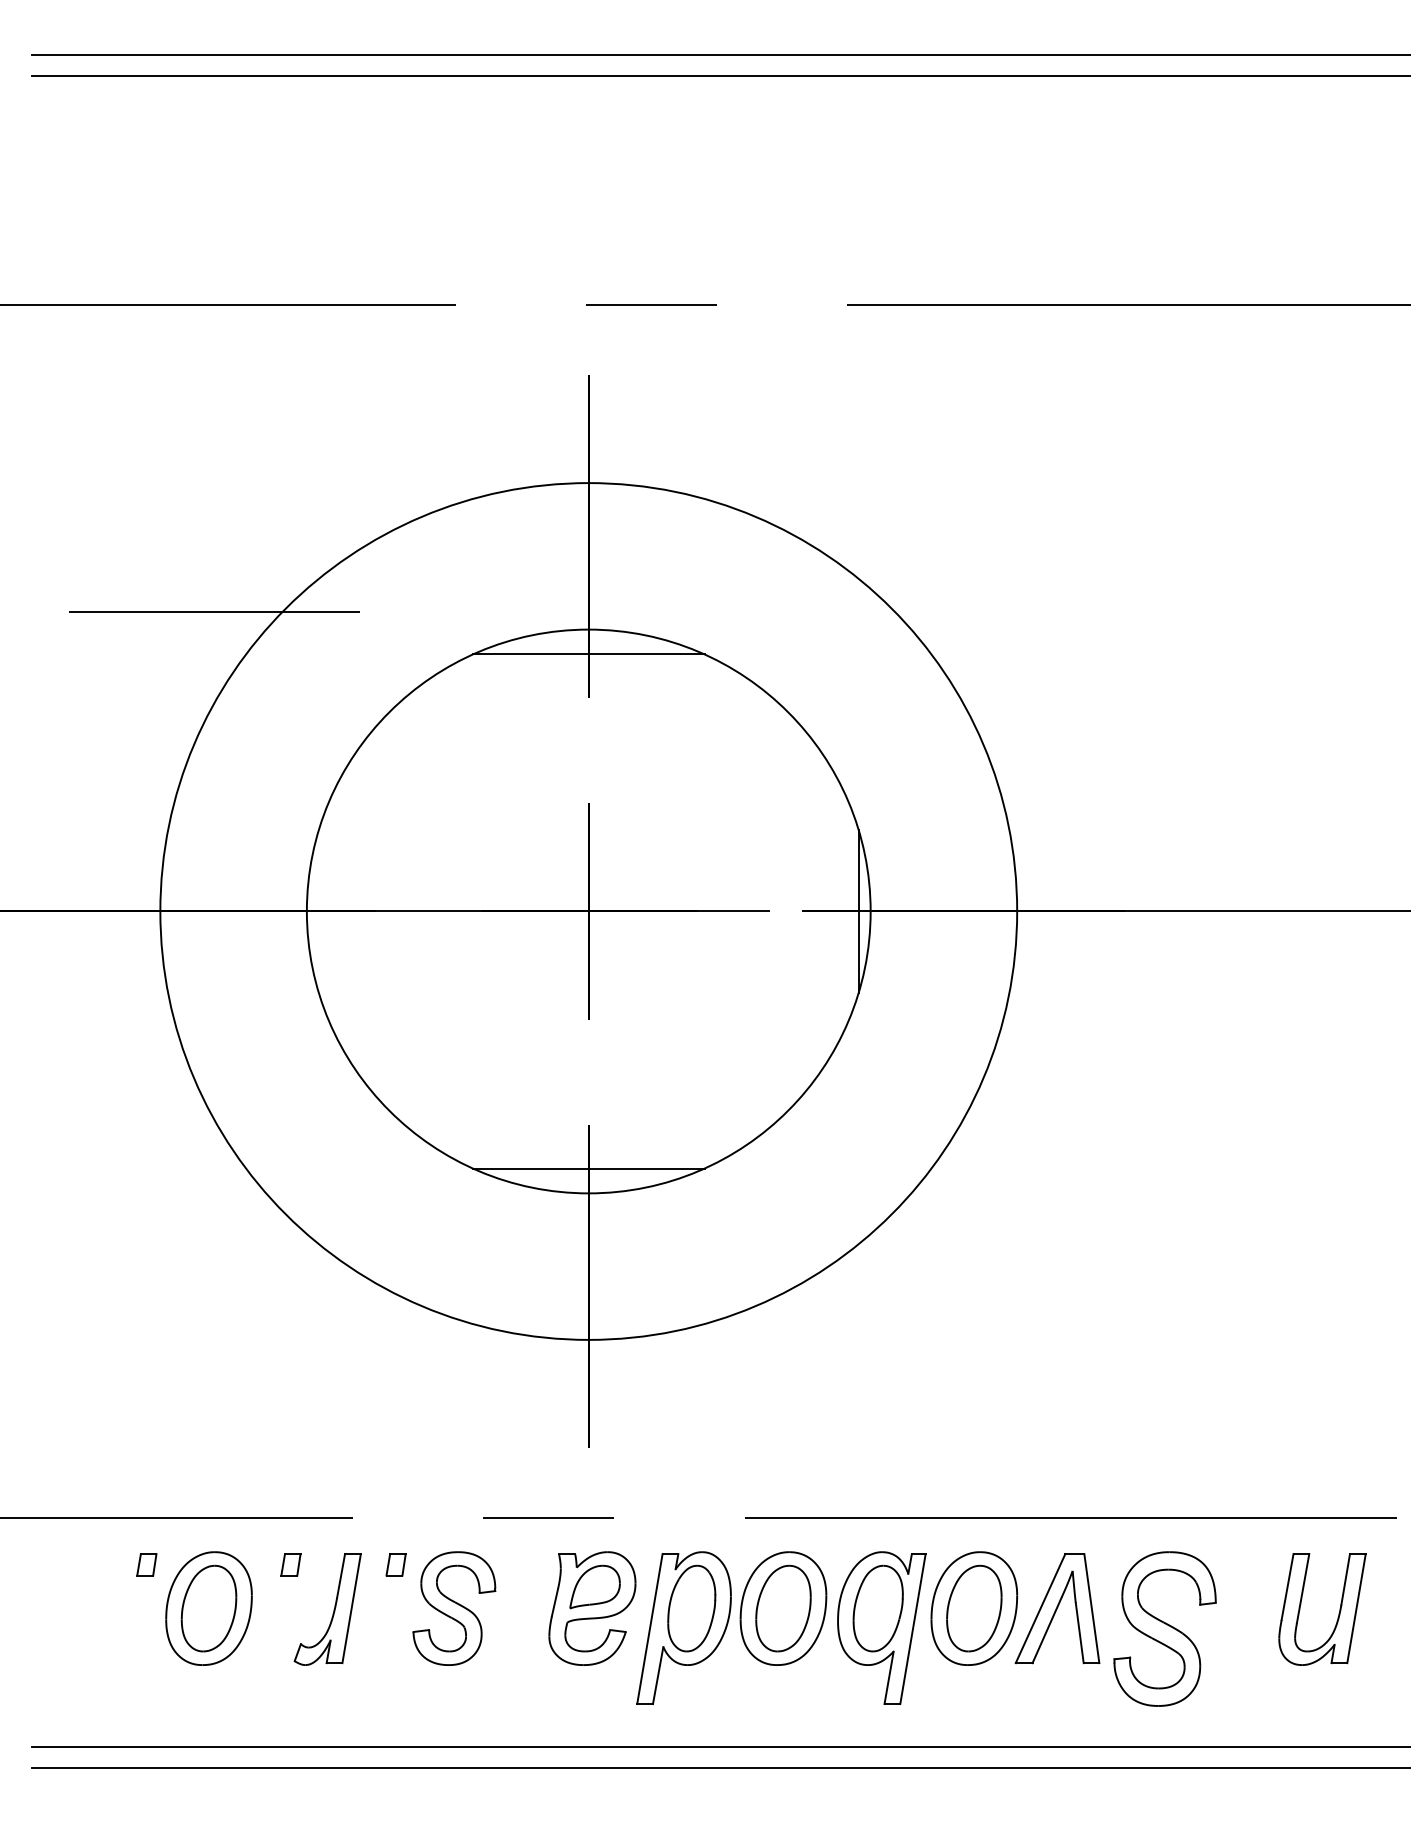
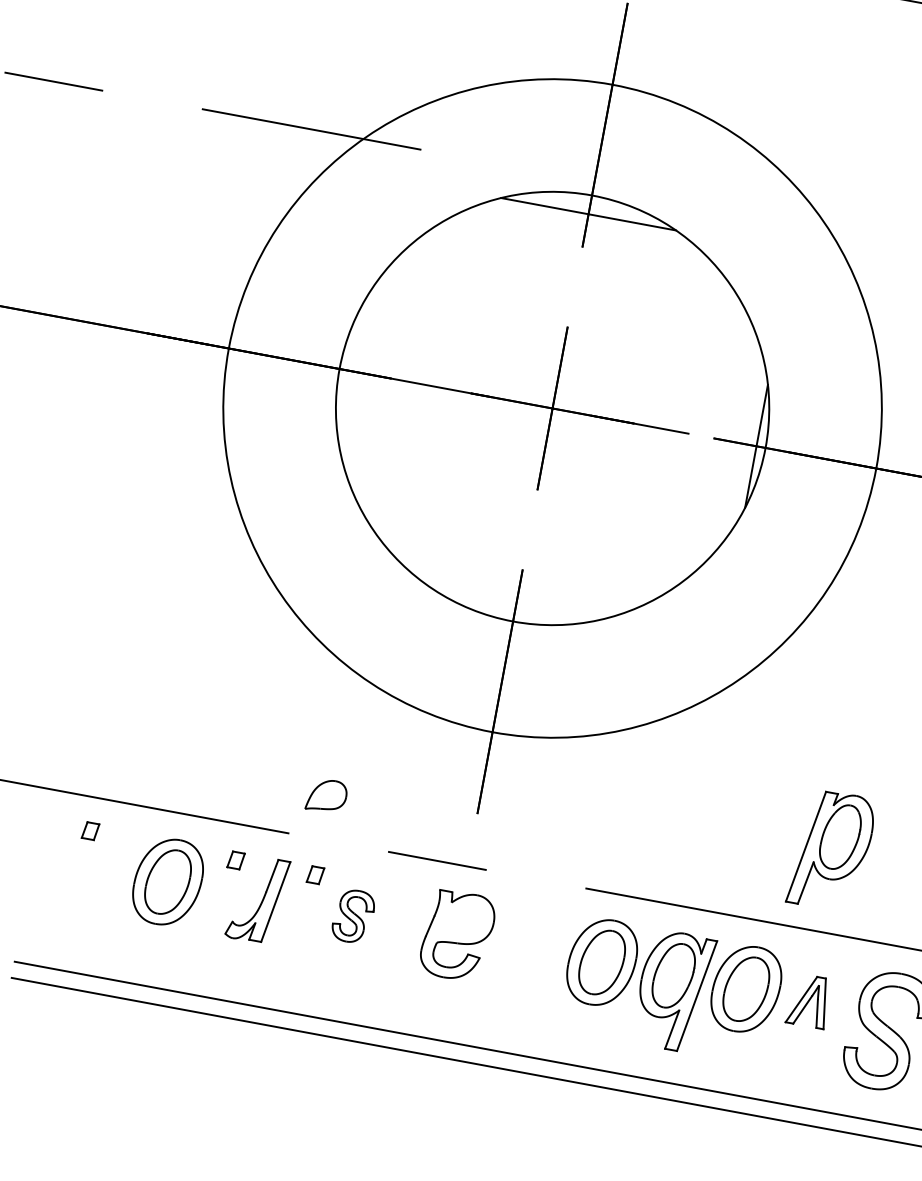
line: (588, 1168) -> (516, 602), removed
part: (146, 1564) -> (90, 830), moved
part: (594, 1586) -> (326, 795), moved
part: (454, 1608) -> (353, 916), size x0.6
part: (1057, 1608) -> (809, 1000), size x0.6
part: (683, 1627) -> (831, 850), moved

